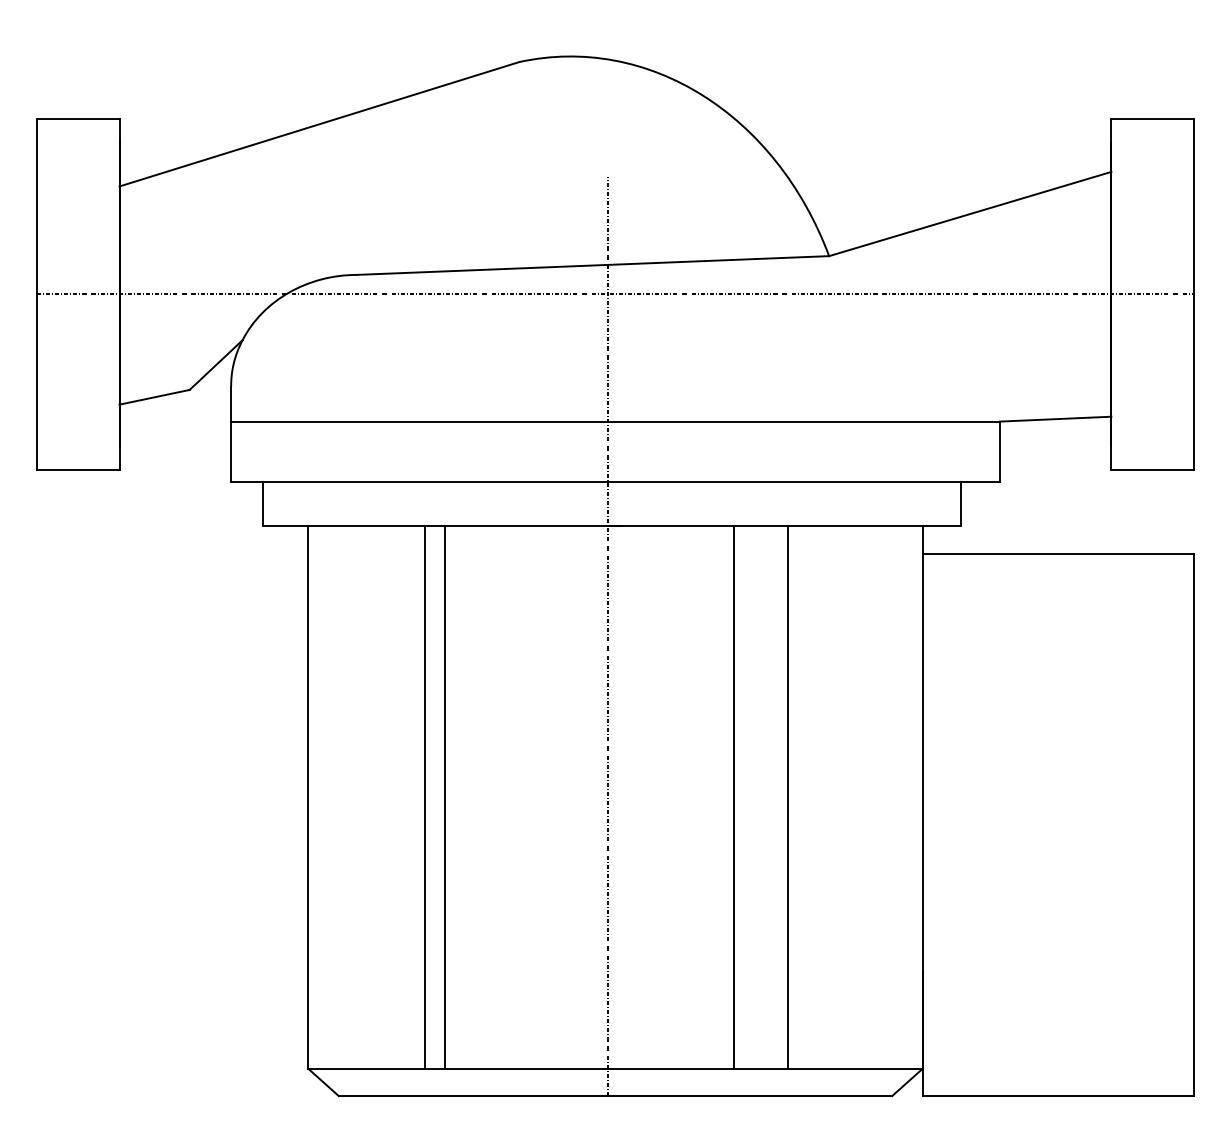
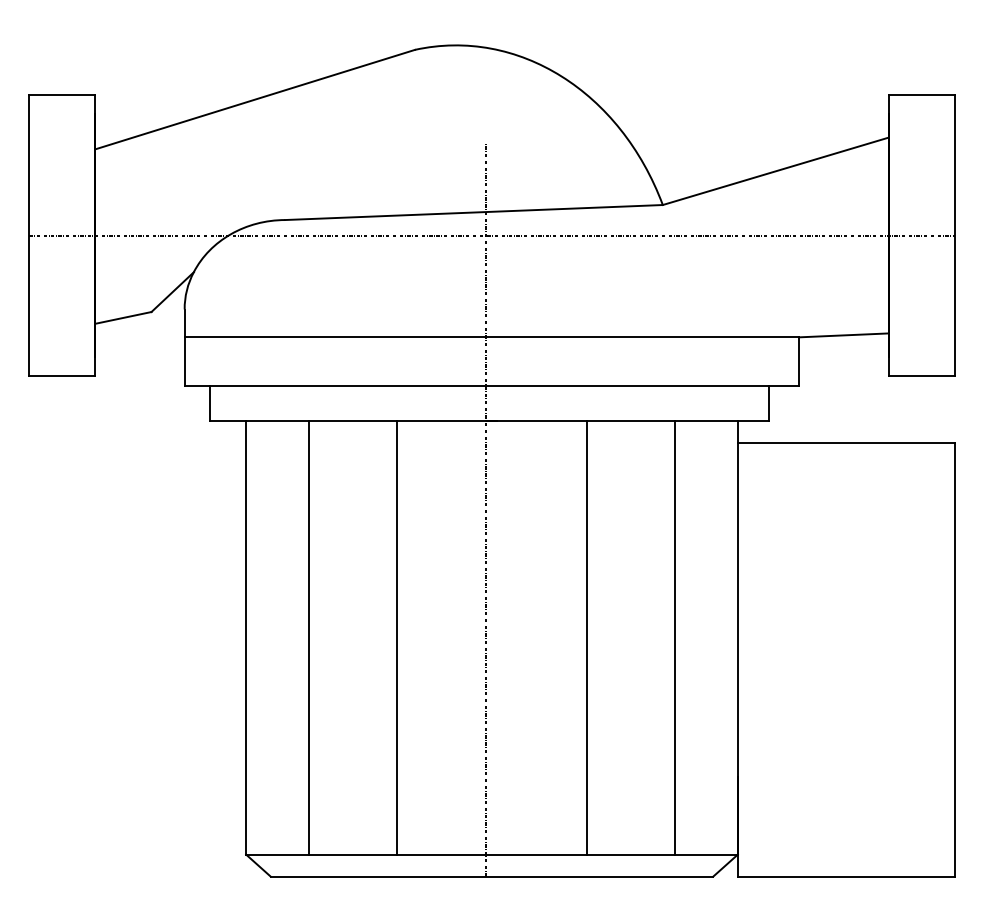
line: (425, 797) -> (308, 637), moved
line: (445, 797) -> (397, 637), moved
line: (787, 797) -> (675, 637), moved

